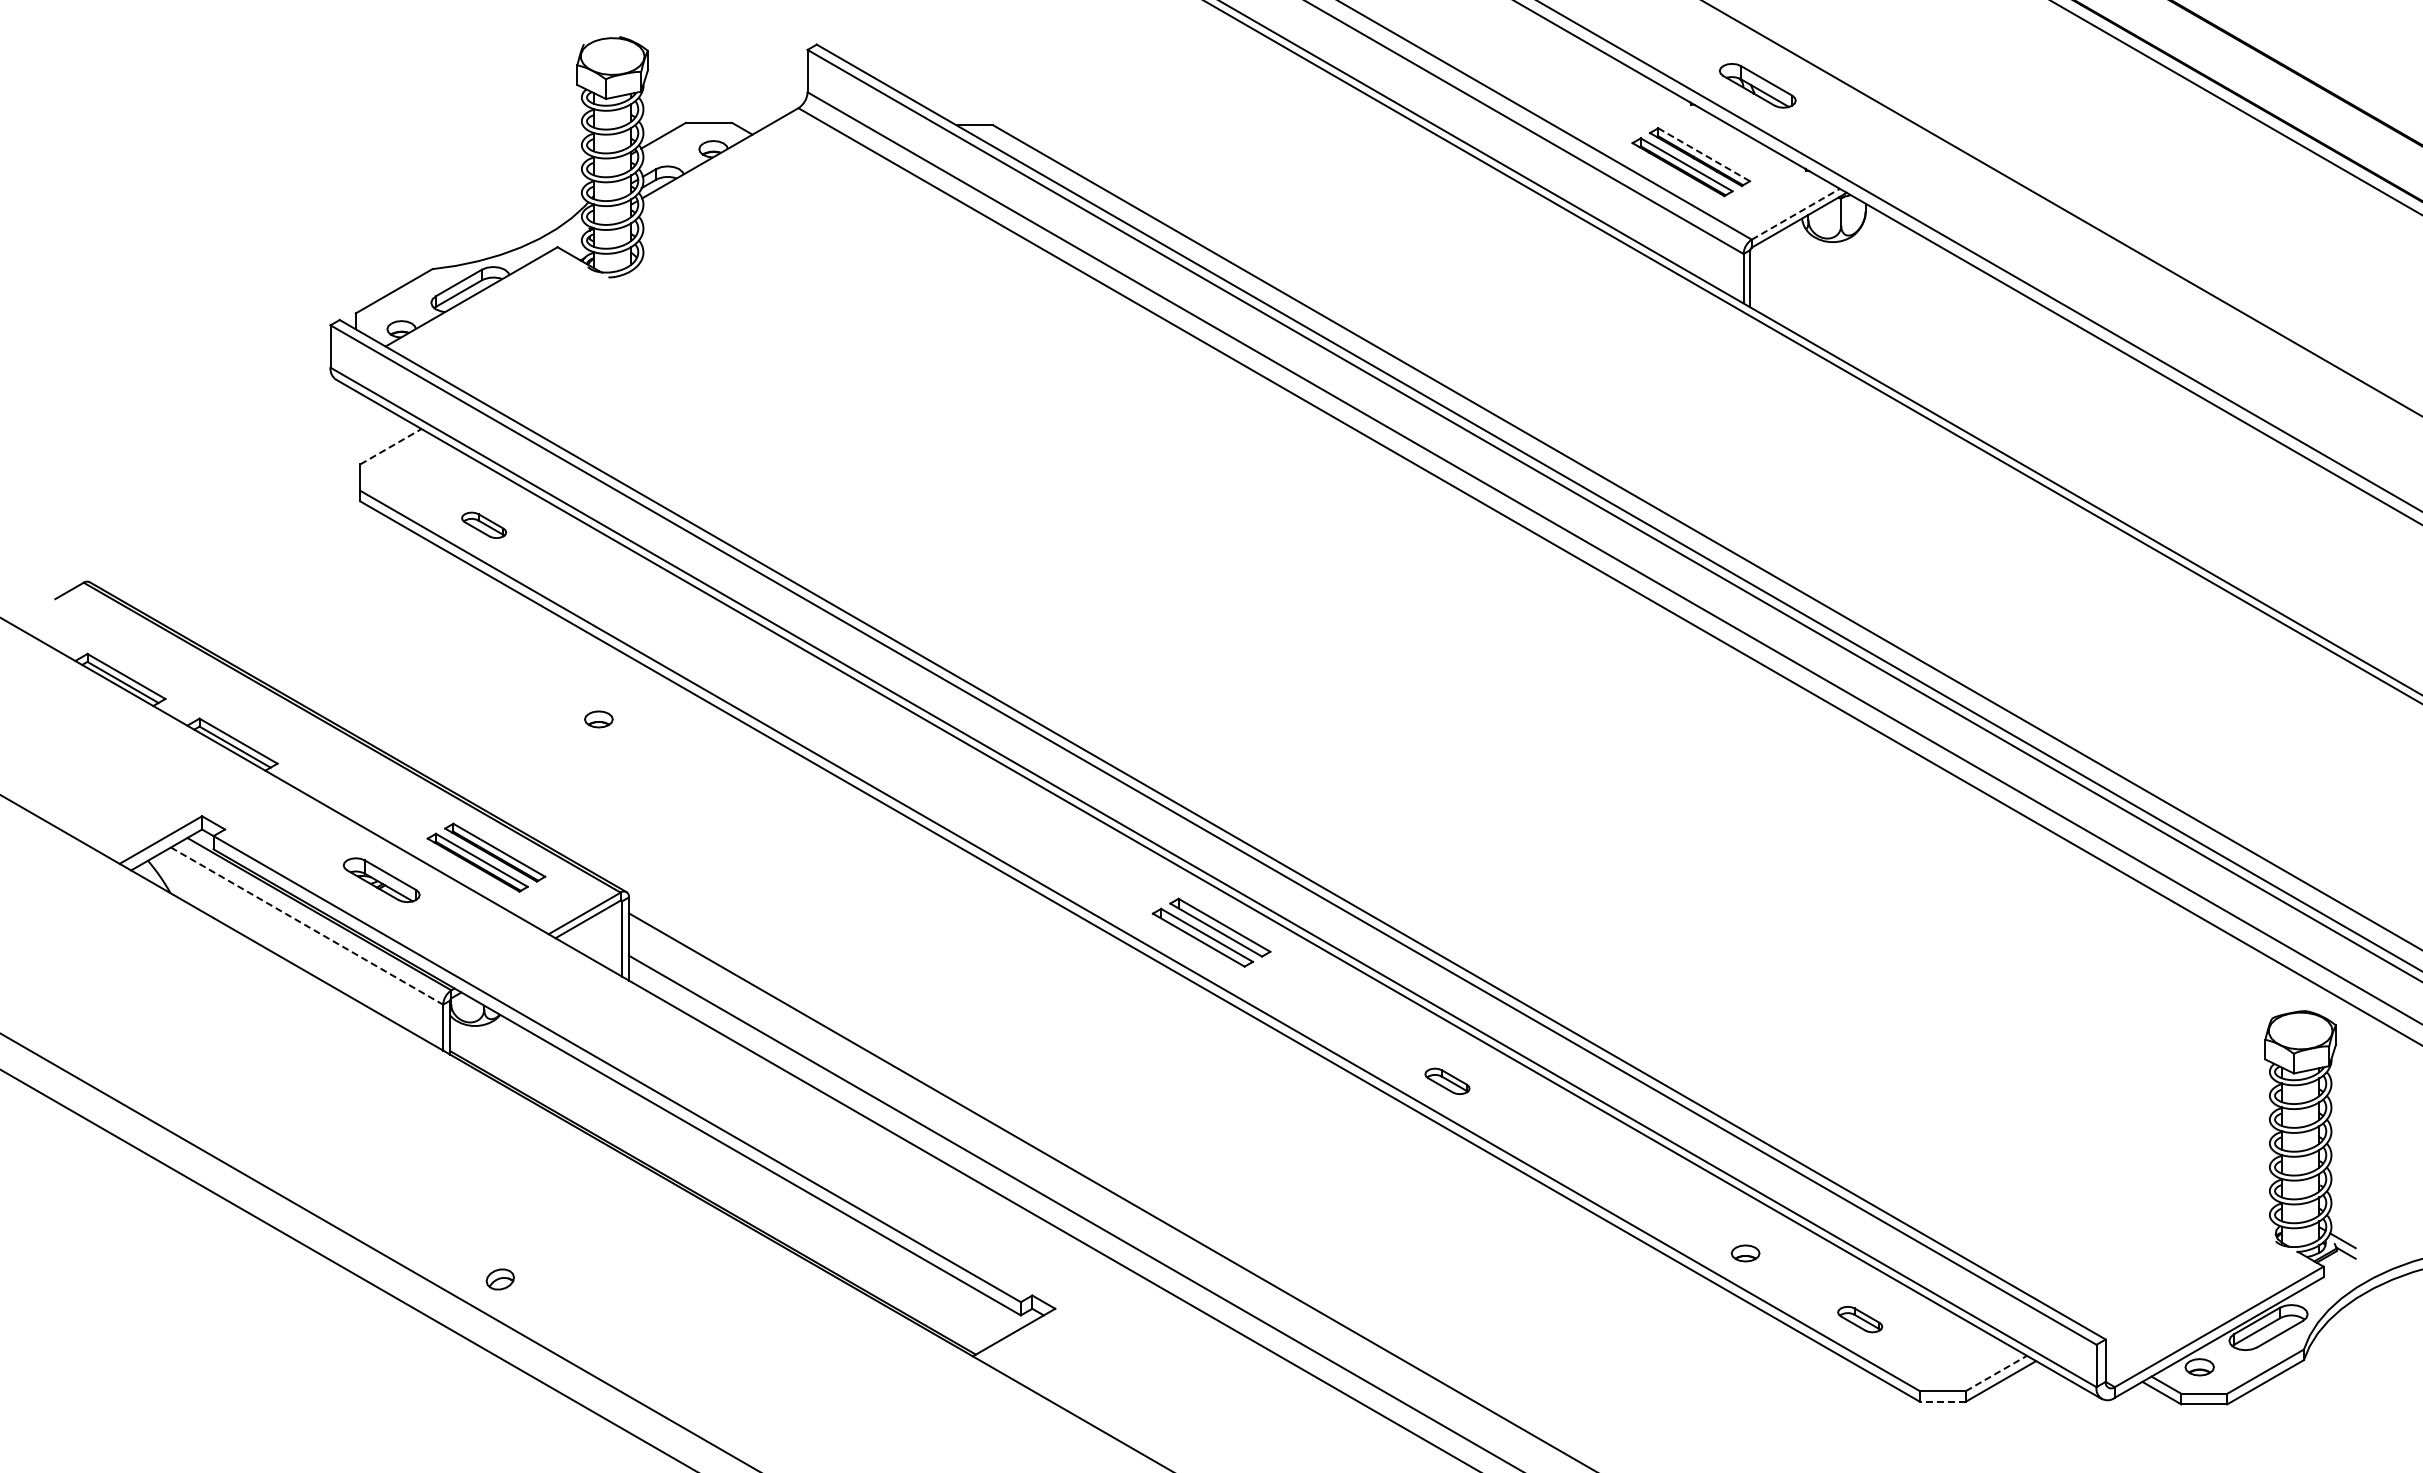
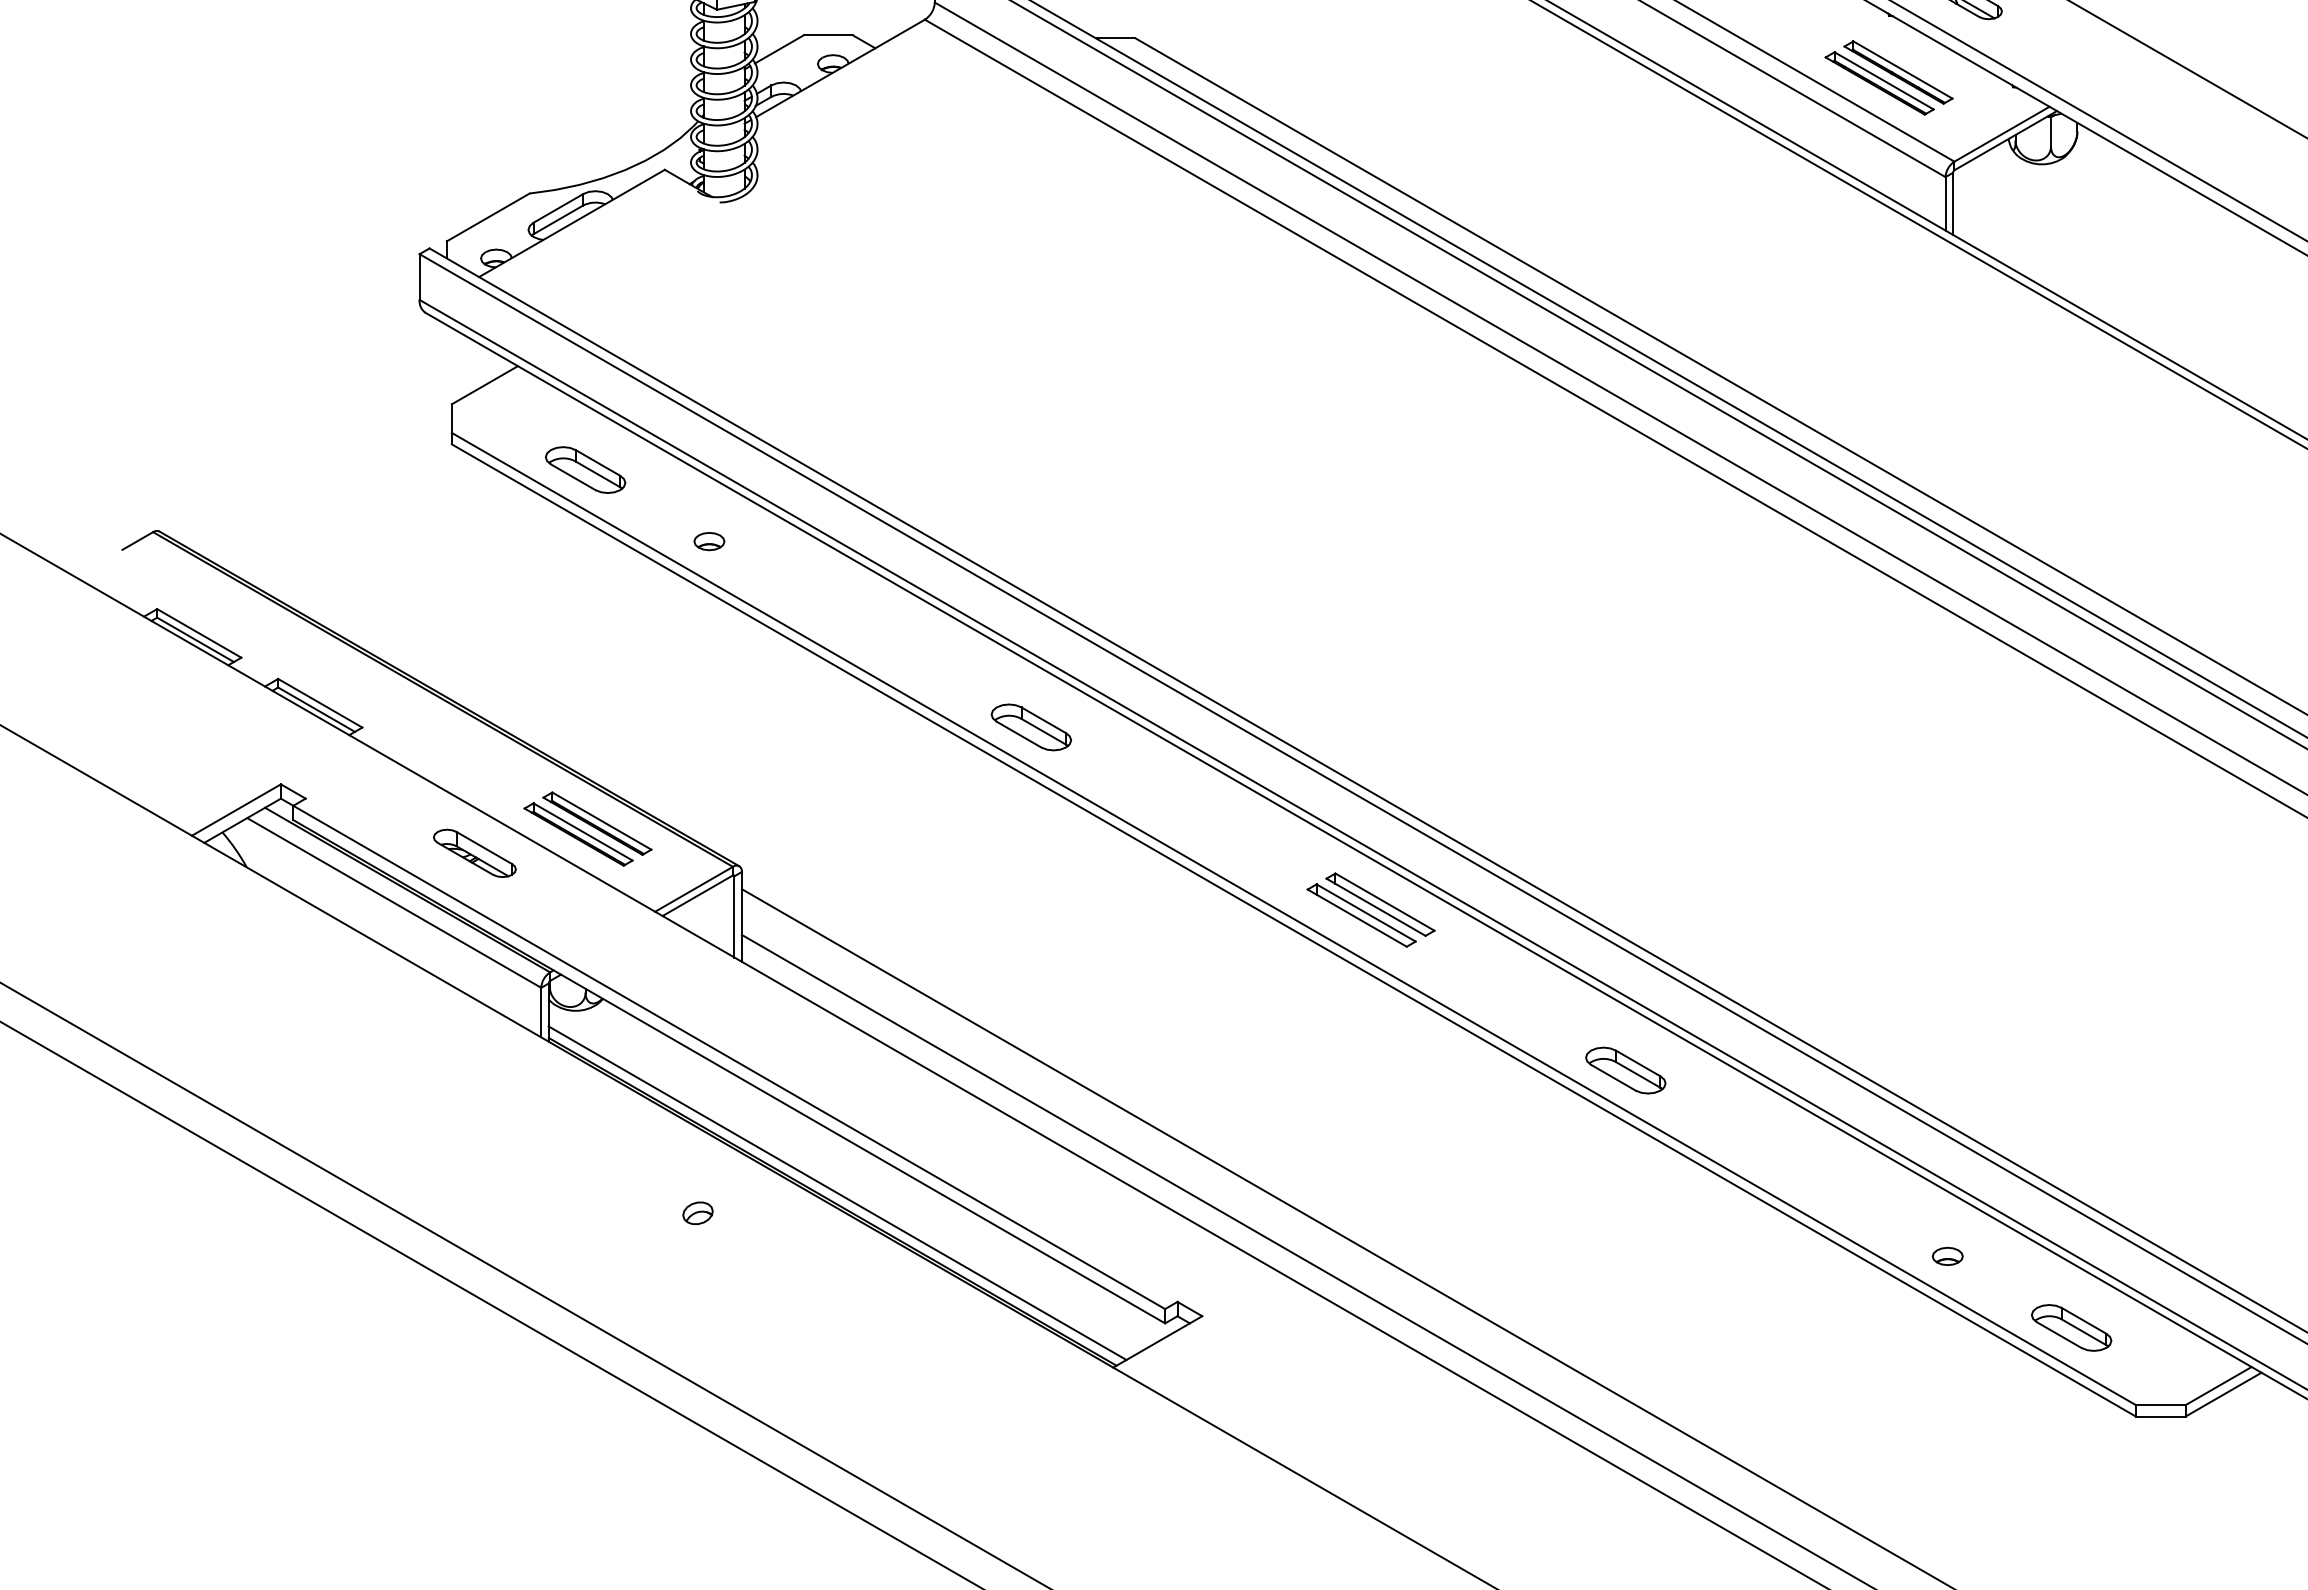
line: (1704, 154) -> (1903, 69), dashed -> solid
line: (1795, 214) -> (2001, 134), dashed -> solid
line: (391, 446) -> (485, 385), dashed -> solid
part: (483, 525) -> (584, 470), size x1.67
part: (598, 719) -> (708, 541), moved
part: (896, 763) -> (1030, 727), added
line: (307, 926) -> (394, 903), dashed -> solid
part: (1447, 1081) -> (1625, 1070), size x1.67
line: (717, 1194) -> (837, 1192), added
part: (499, 1279) -> (697, 1213), moved
part: (1859, 1319) -> (2070, 1327), size x1.67
line: (1996, 1373) -> (2218, 1386), dashed -> solid
line: (1942, 1401) -> (2160, 1416), dashed -> solid

